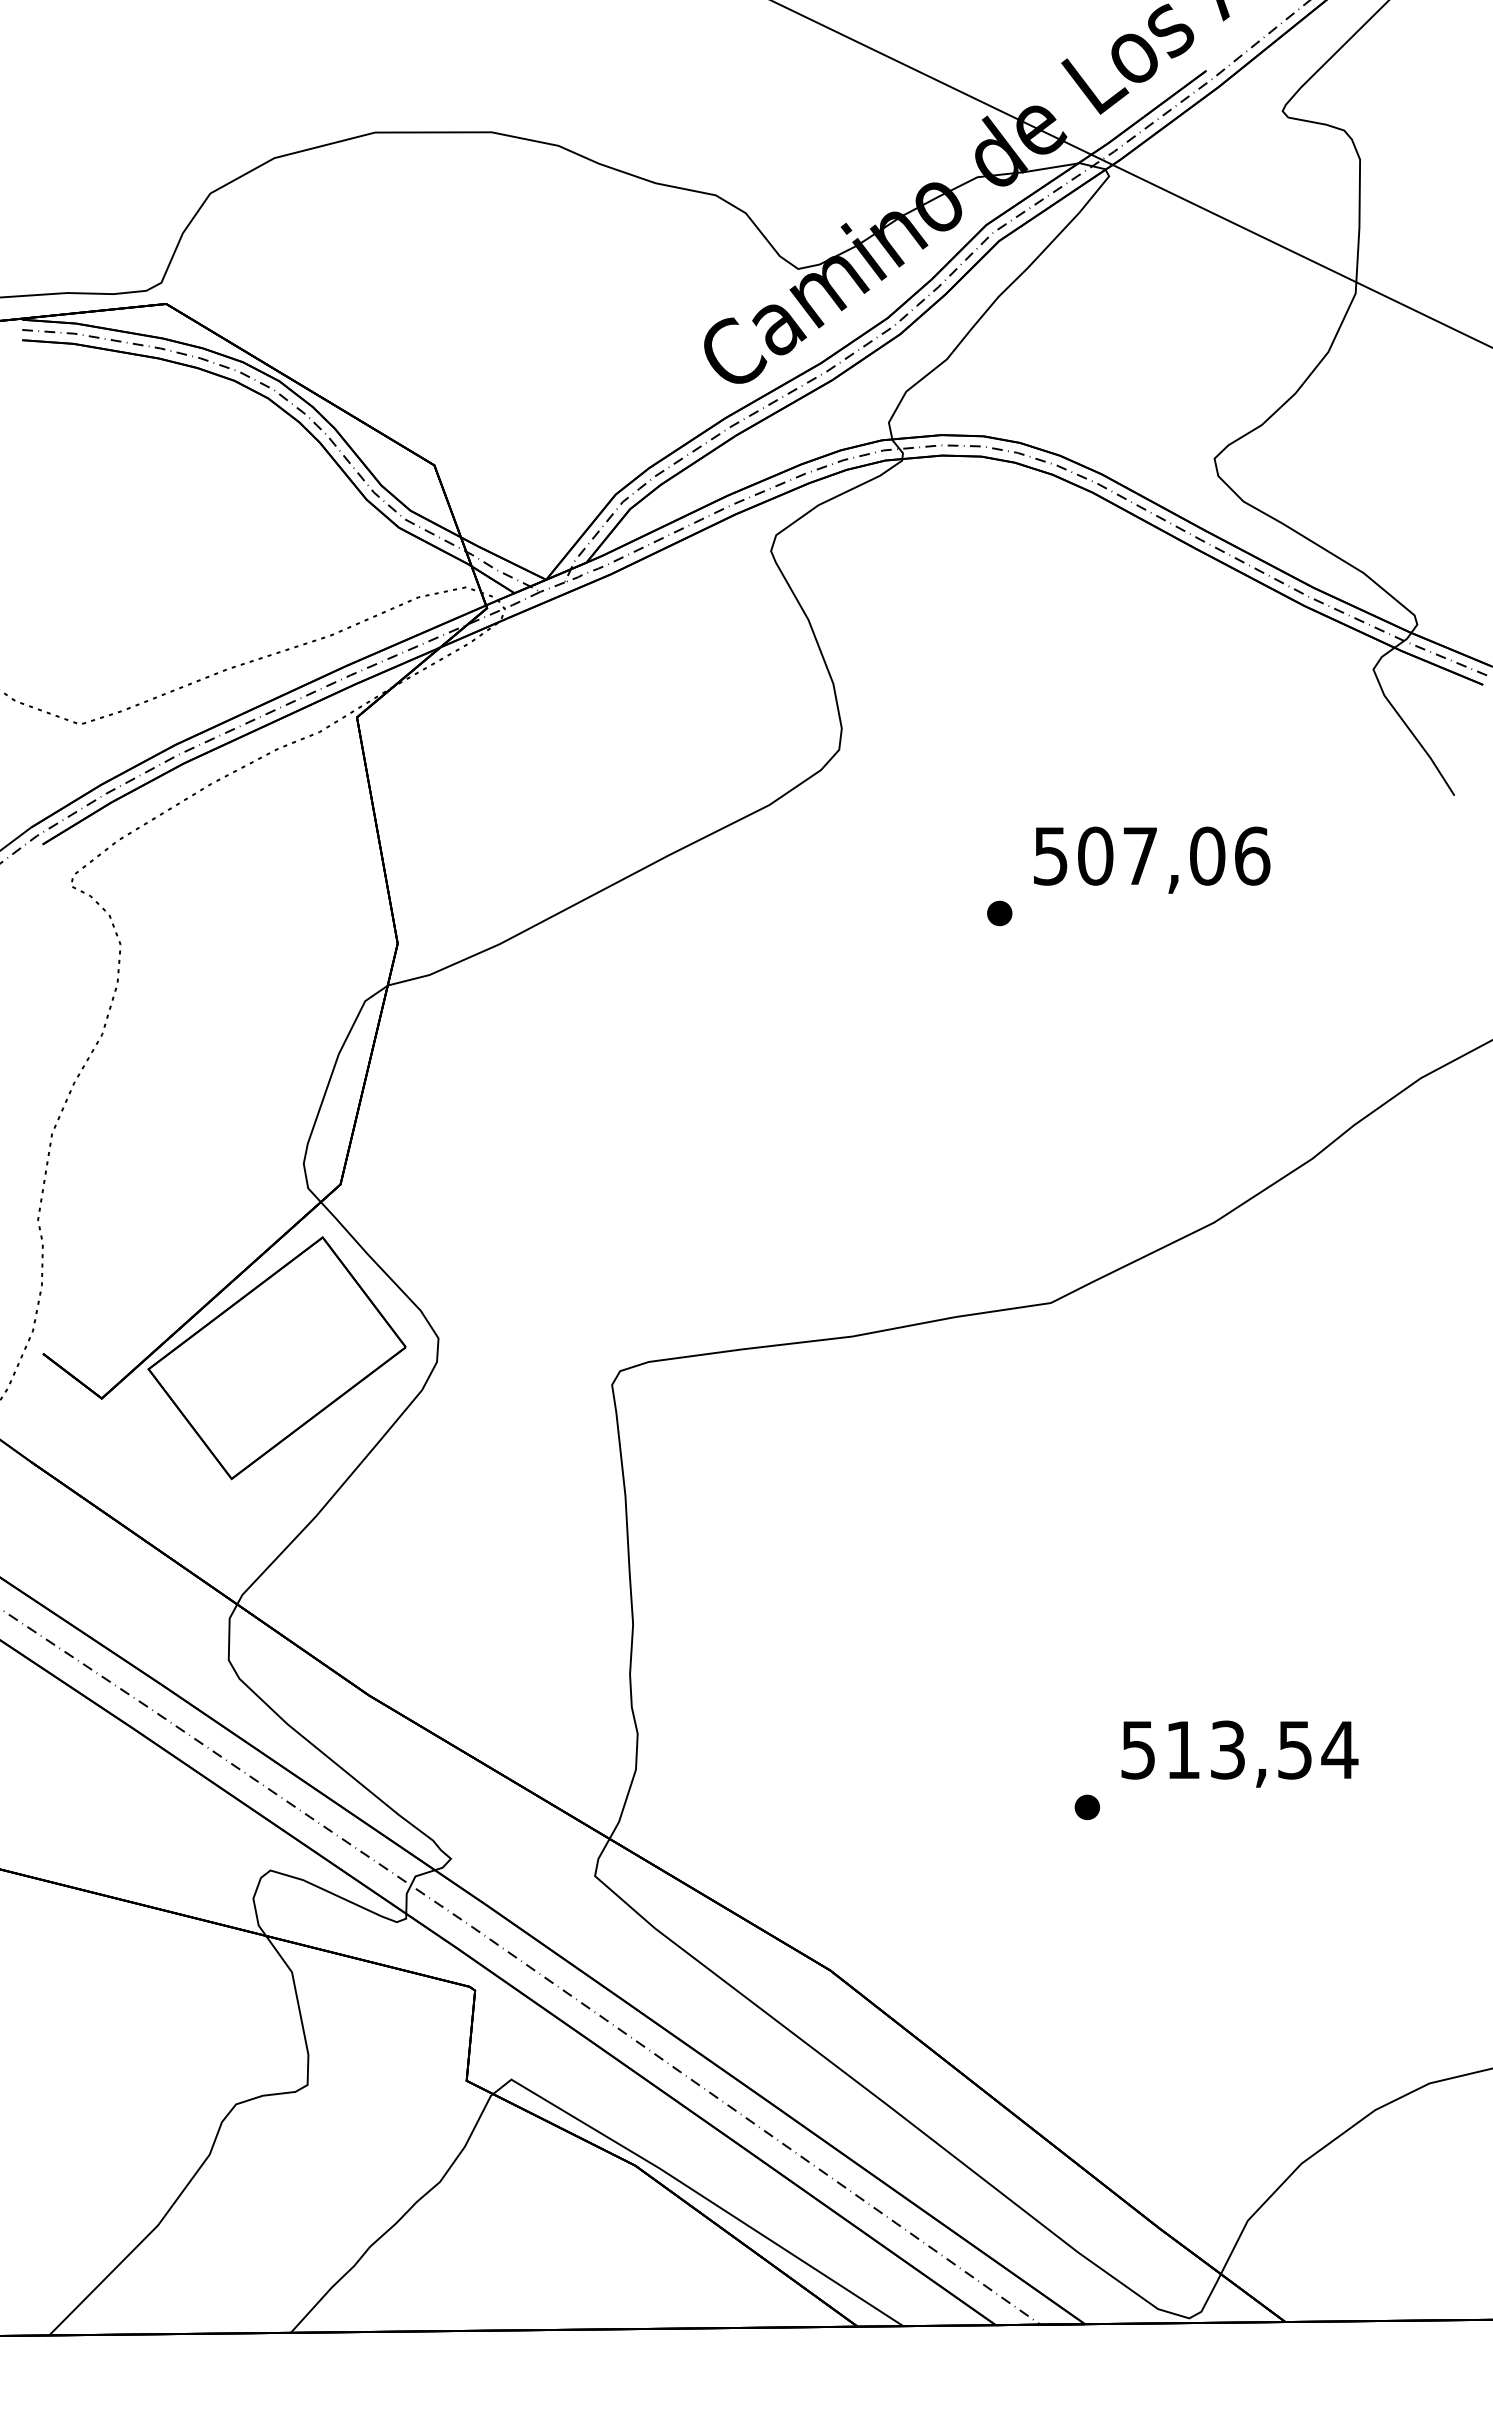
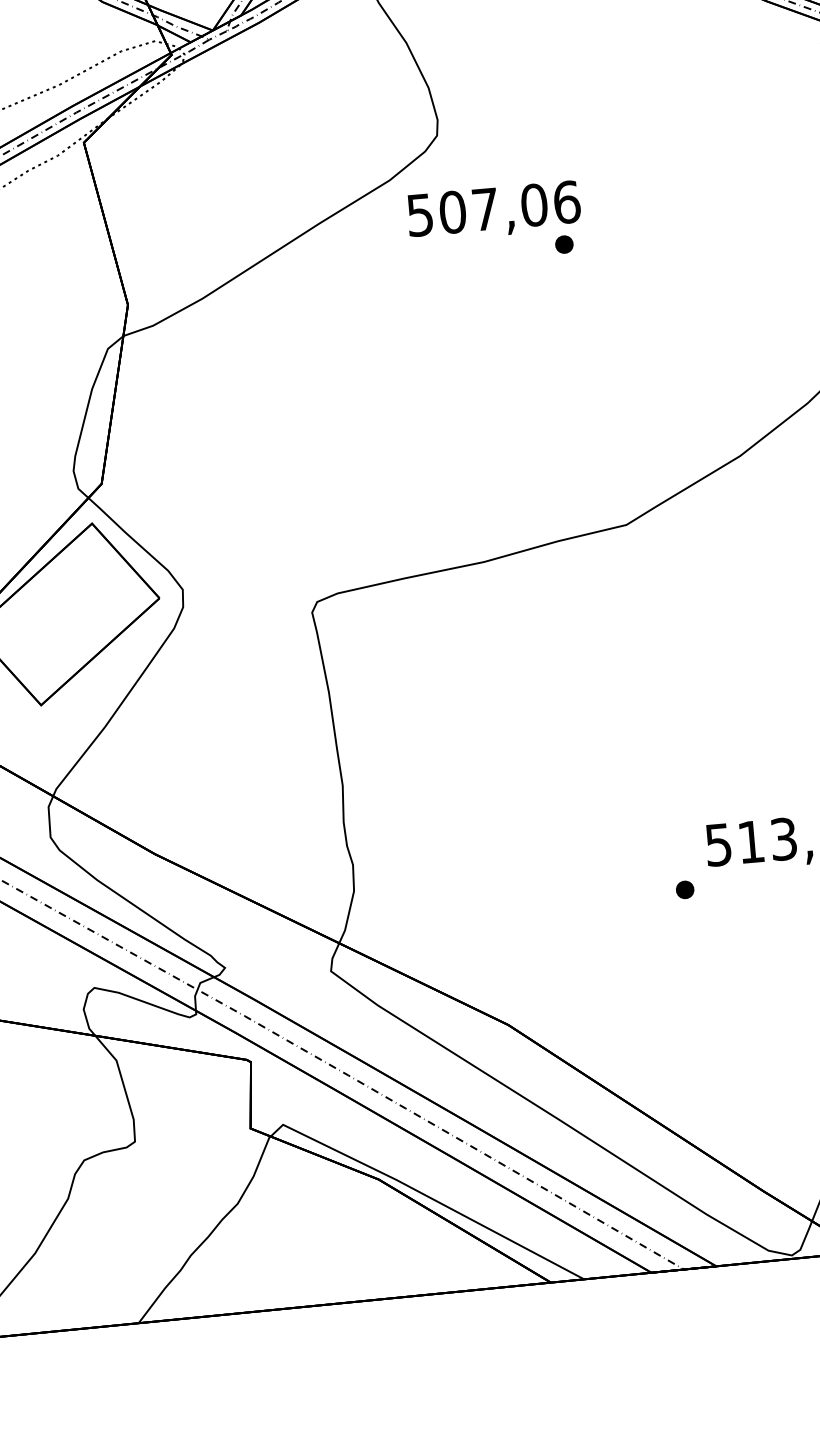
text: (1152, 859) -> (494, 211), moved

